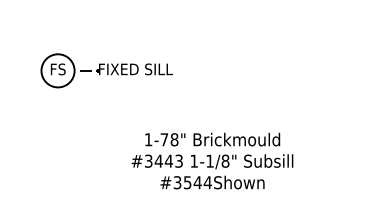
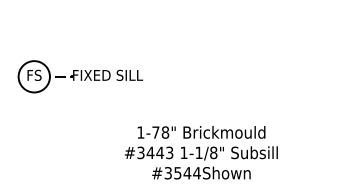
part: (106, 70) -> (80, 76), moved

